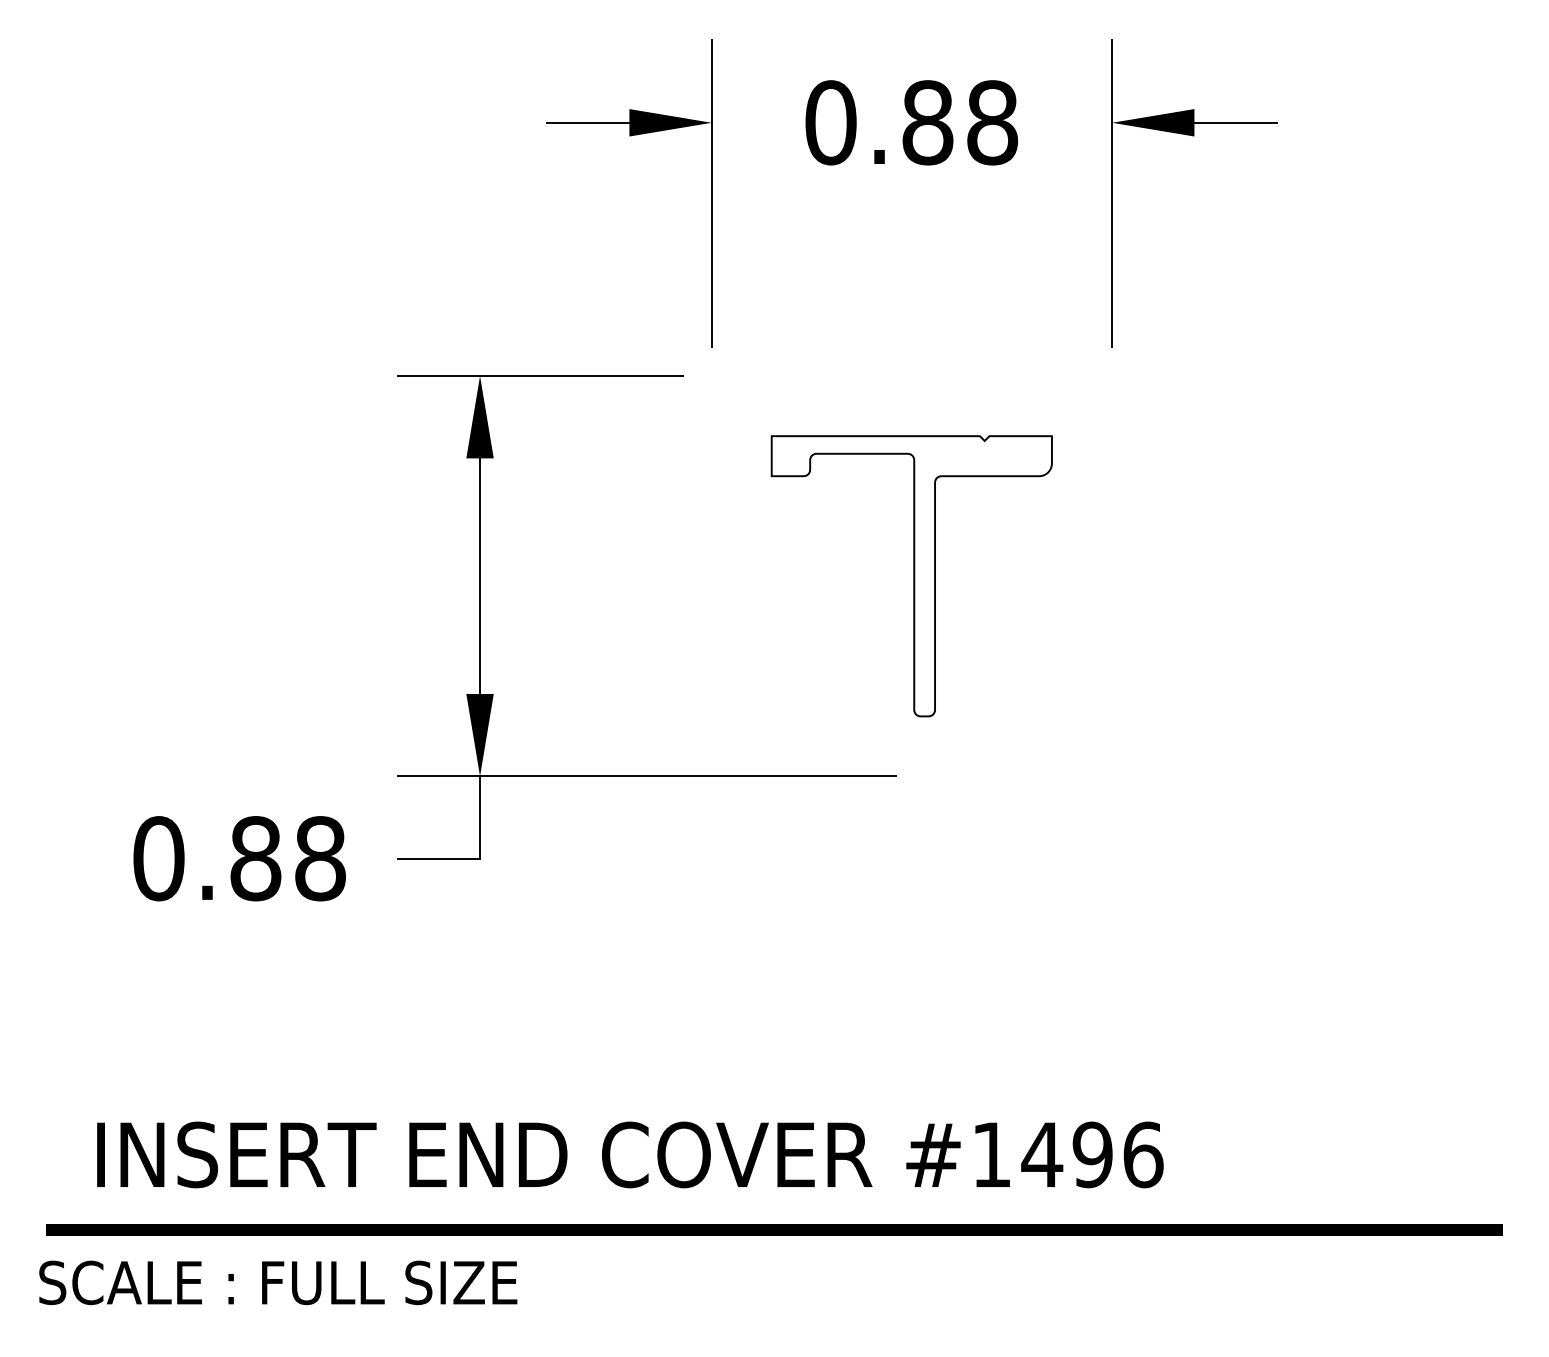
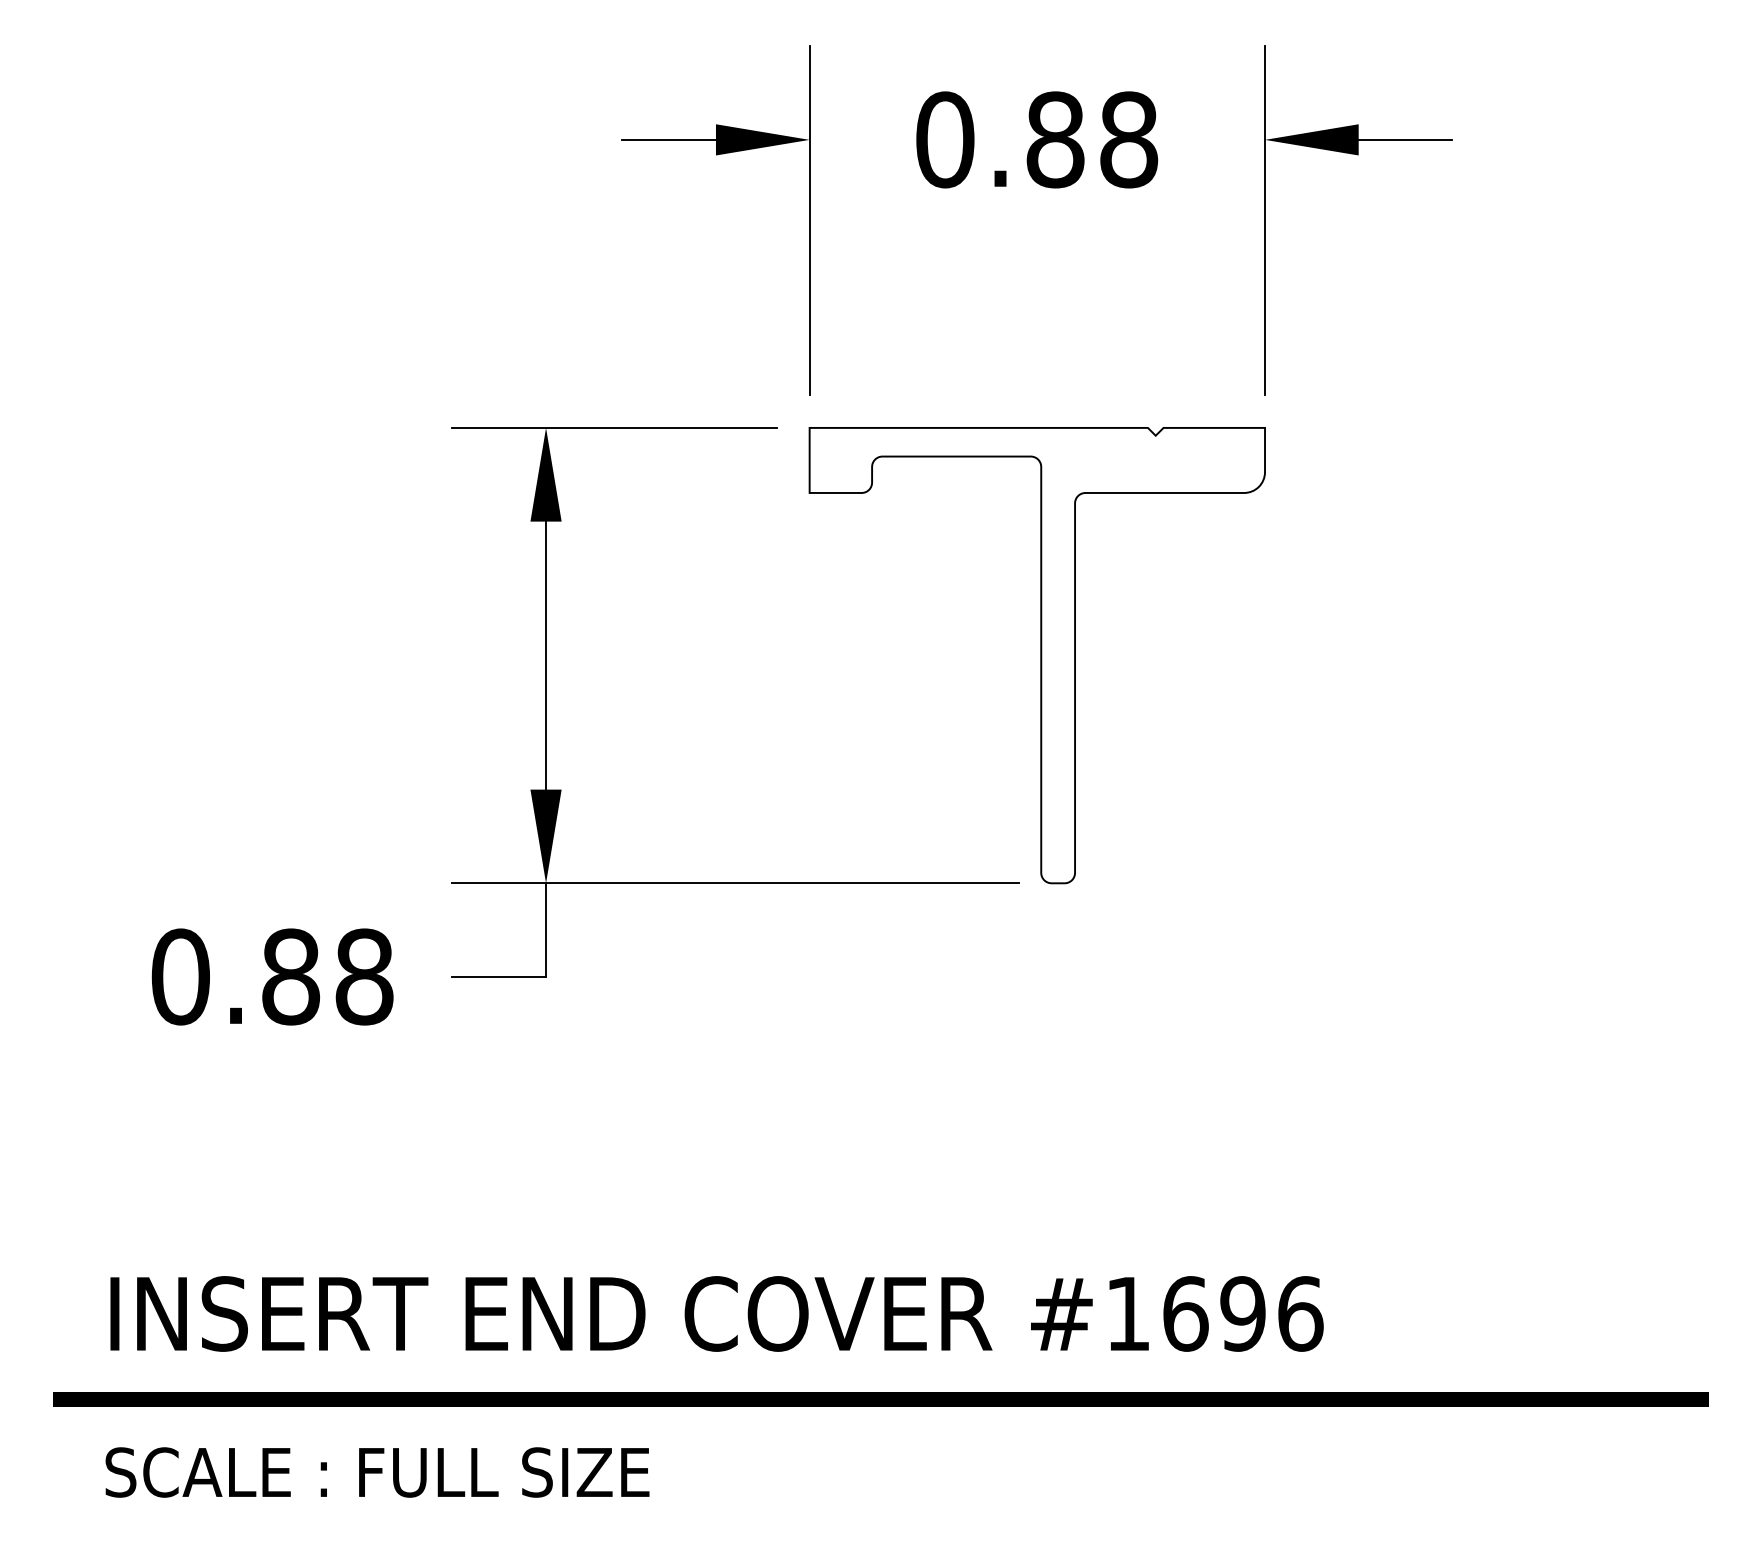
part: (911, 576) -> (1036, 655), size x1.43
text: (1042, 1154) -> (1185, 1313), #1496 -> #1696
text: (278, 1282) -> (377, 1472), moved

